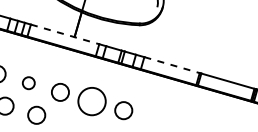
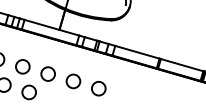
line: (65, 34) -> (52, 27), dashed -> solid
line: (172, 65) -> (137, 52), dashed -> solid
circle: (28, 82) -> (22, 66), size x1.43
circle: (91, 101) -> (73, 81), size x0.62

